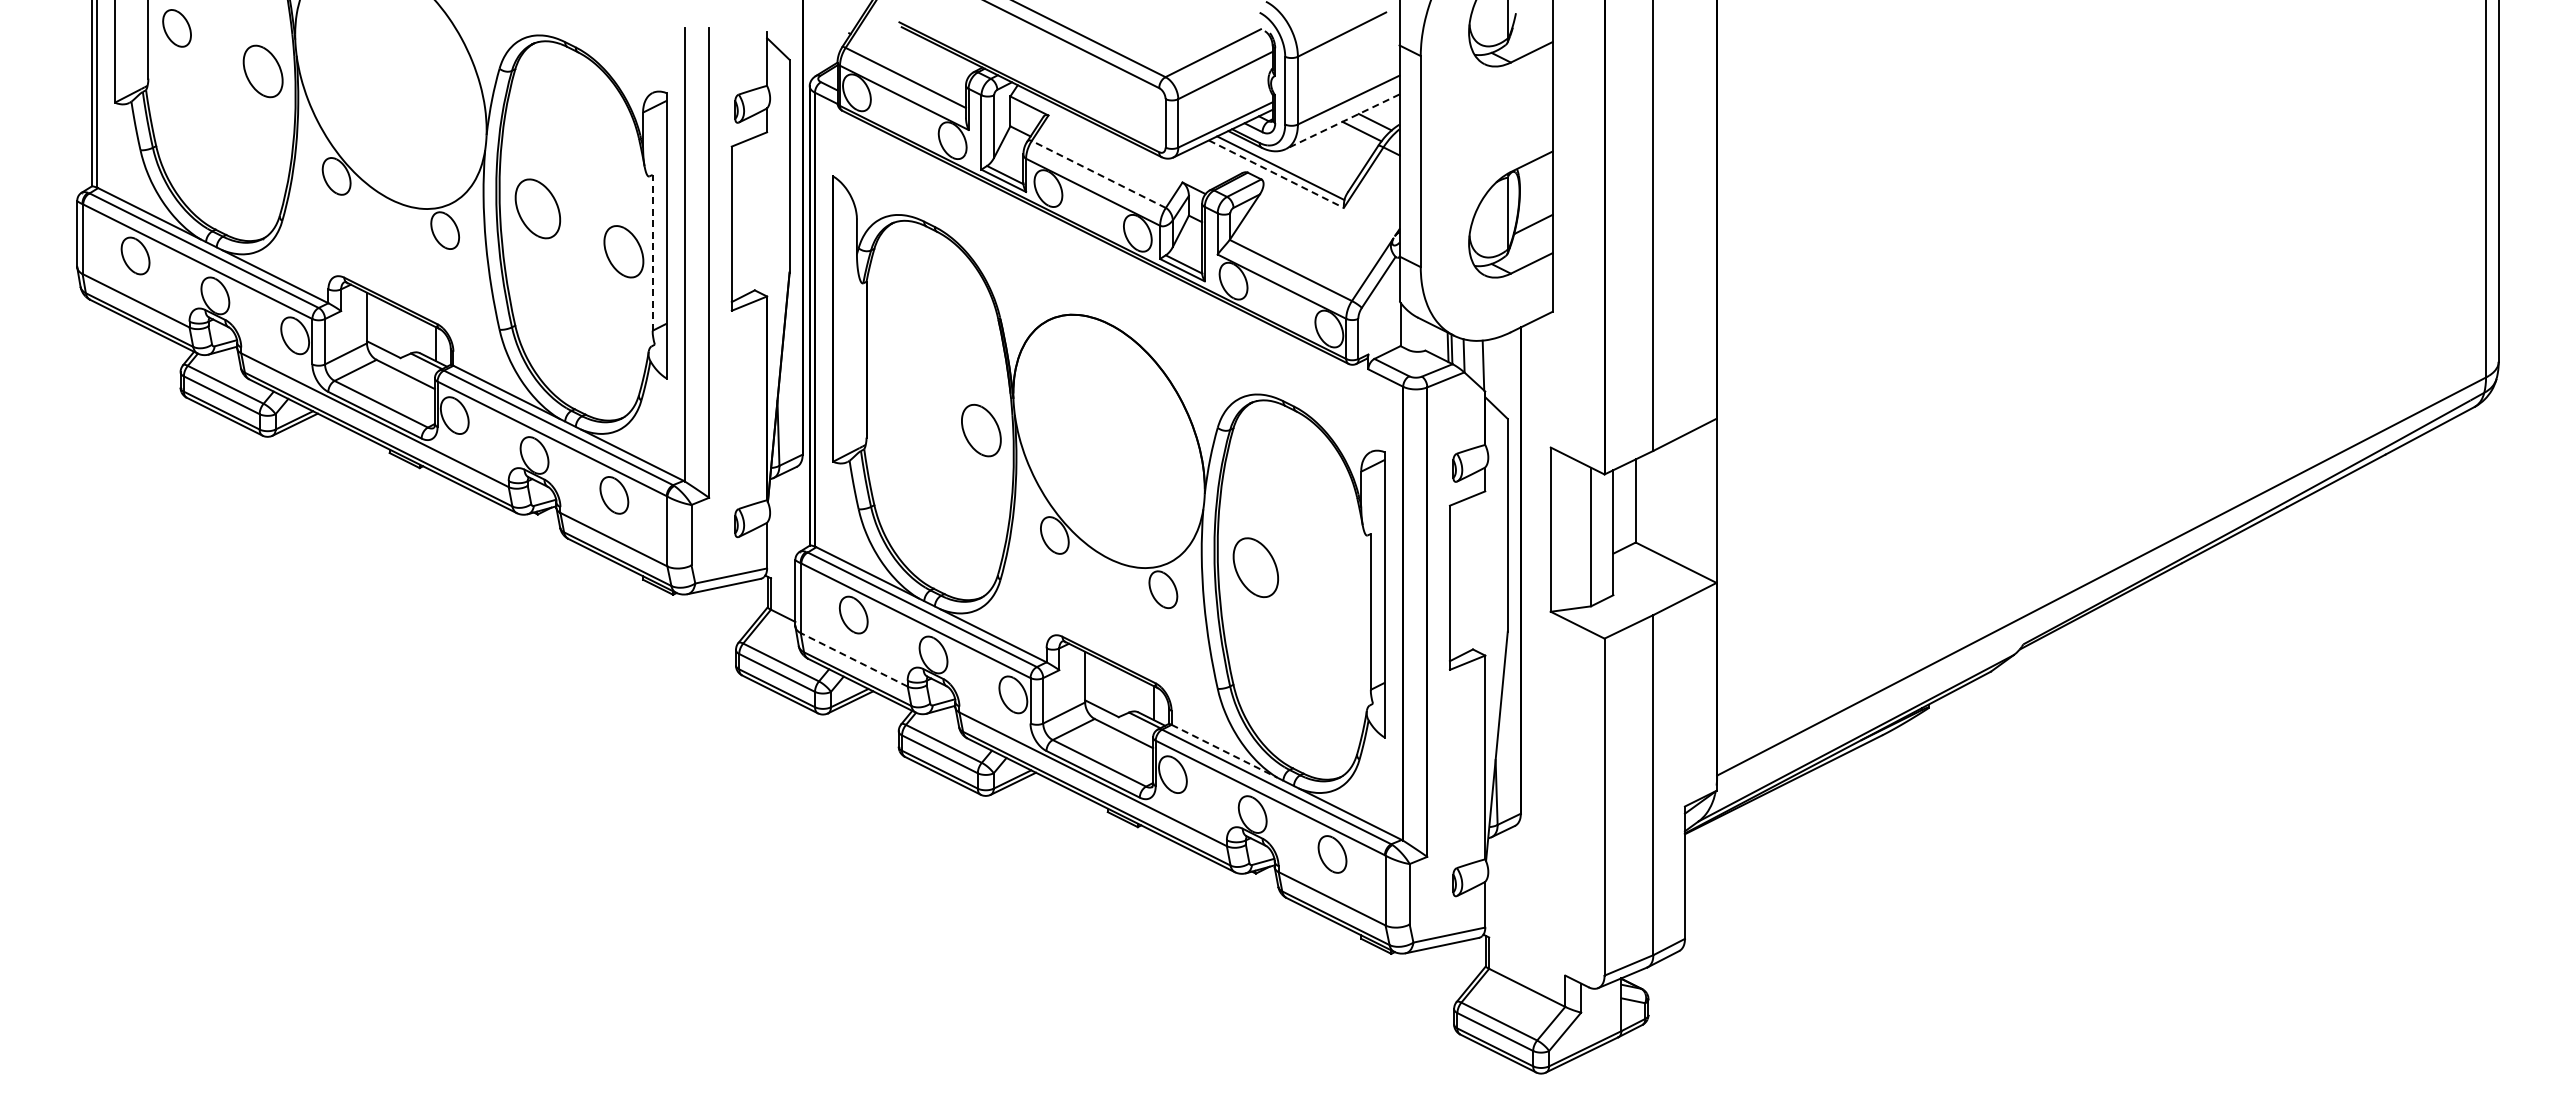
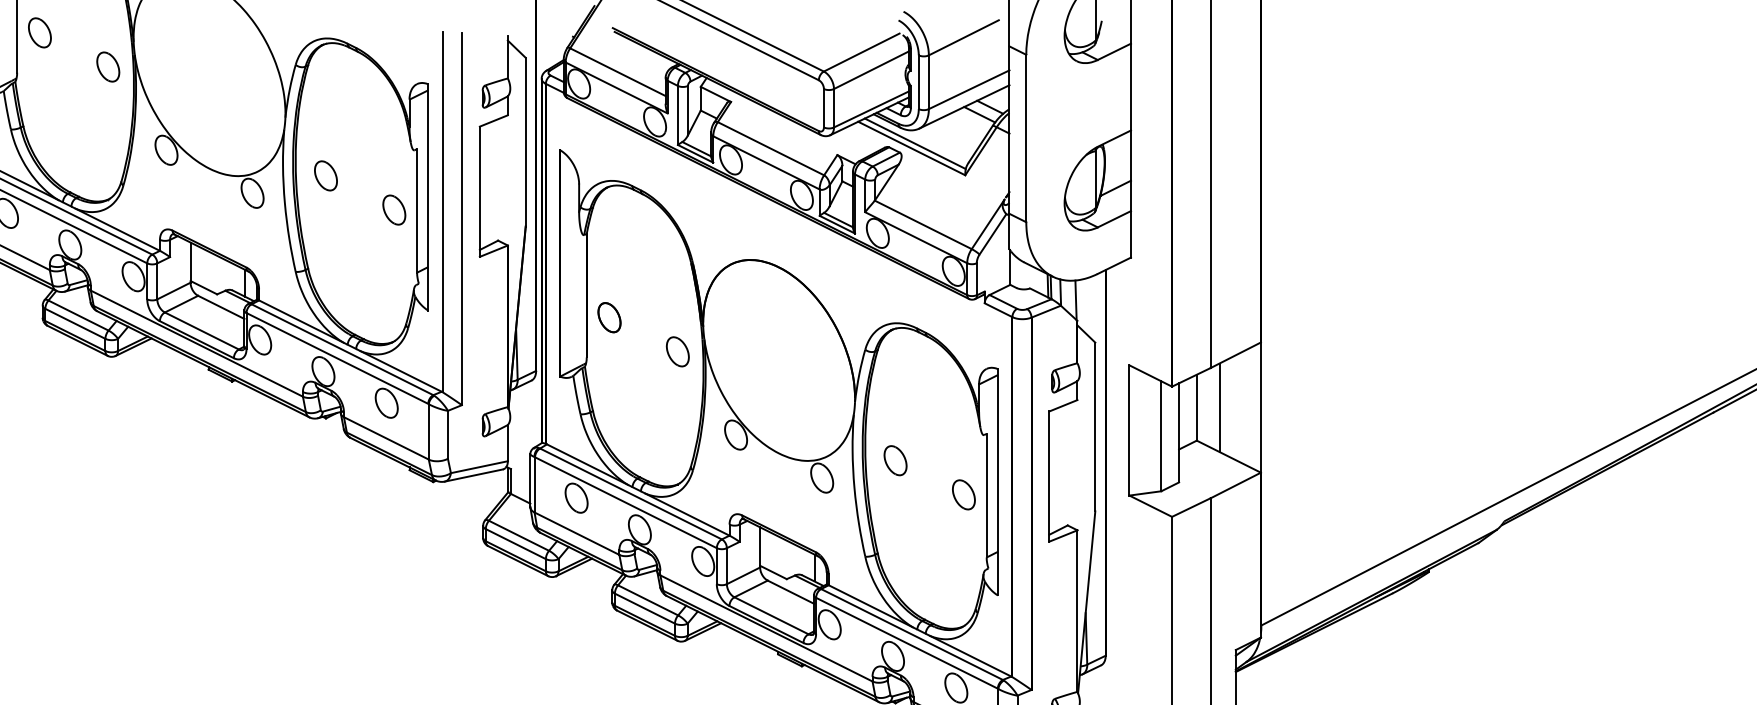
part: (263, 71) -> (108, 67), size x0.71
line: (1342, 121) -> (964, 106), dashed -> solid
line: (1098, 174) -> (770, 148), dashed -> solid
line: (1276, 174) -> (911, 148), dashed -> solid
part: (537, 208) -> (325, 175), size x0.62
part: (623, 251) -> (393, 209), size x0.71
line: (652, 252) -> (416, 210), dashed -> solid
part: (895, 387) -> (609, 317), added
part: (981, 430) -> (677, 351), size x0.71
line: (1664, 500) -> (1219, 407), added
part: (1255, 567) -> (895, 460), size x0.62
part: (1341, 610) -> (963, 494), added
line: (854, 659) -> (577, 533), dashed -> solid
line: (1225, 751) -> (871, 606), dashed -> solid

